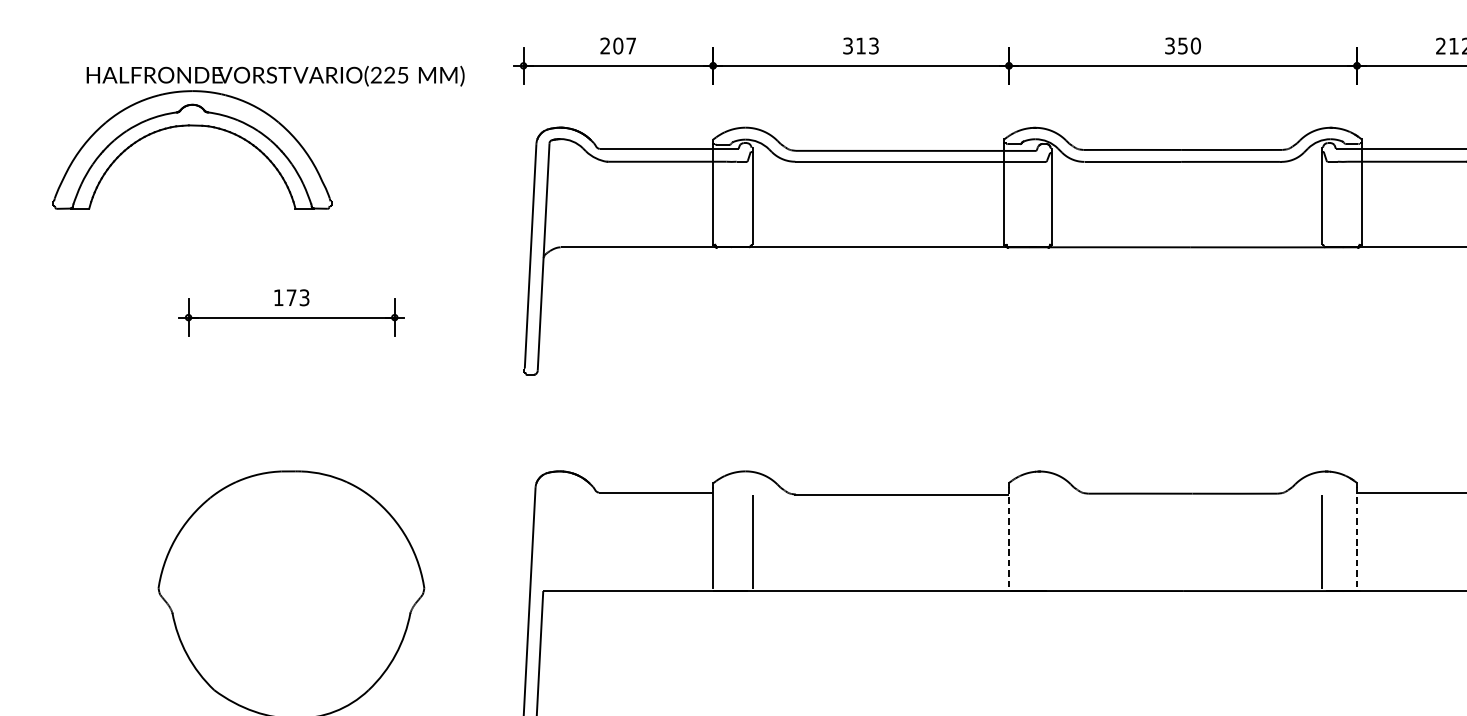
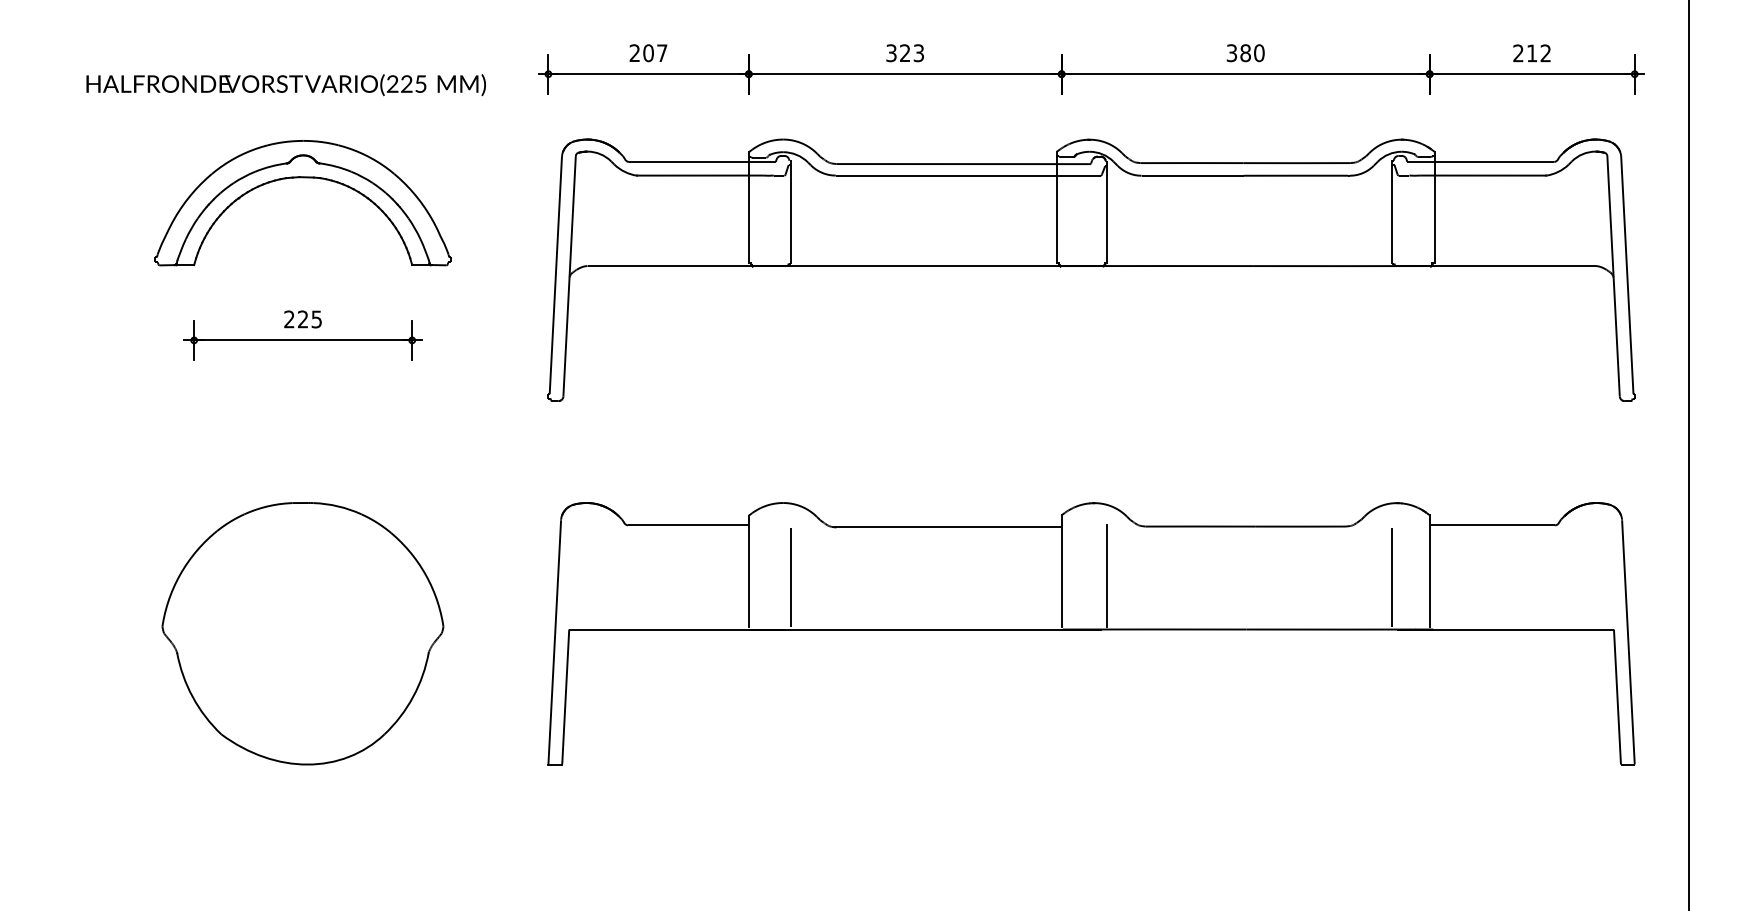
text: (861, 45) -> (905, 52), 313 -> 323
text: (1182, 46) -> (1245, 53), 350 -> 380
part: (191, 126) -> (302, 178), moved
text: (291, 297) -> (302, 319), 173 -> 225
line: (1008, 538) -> (1061, 573), dashed -> solid
line: (1356, 538) -> (1429, 573), dashed -> solid
line: (1052, 539) -> (1107, 575), added

